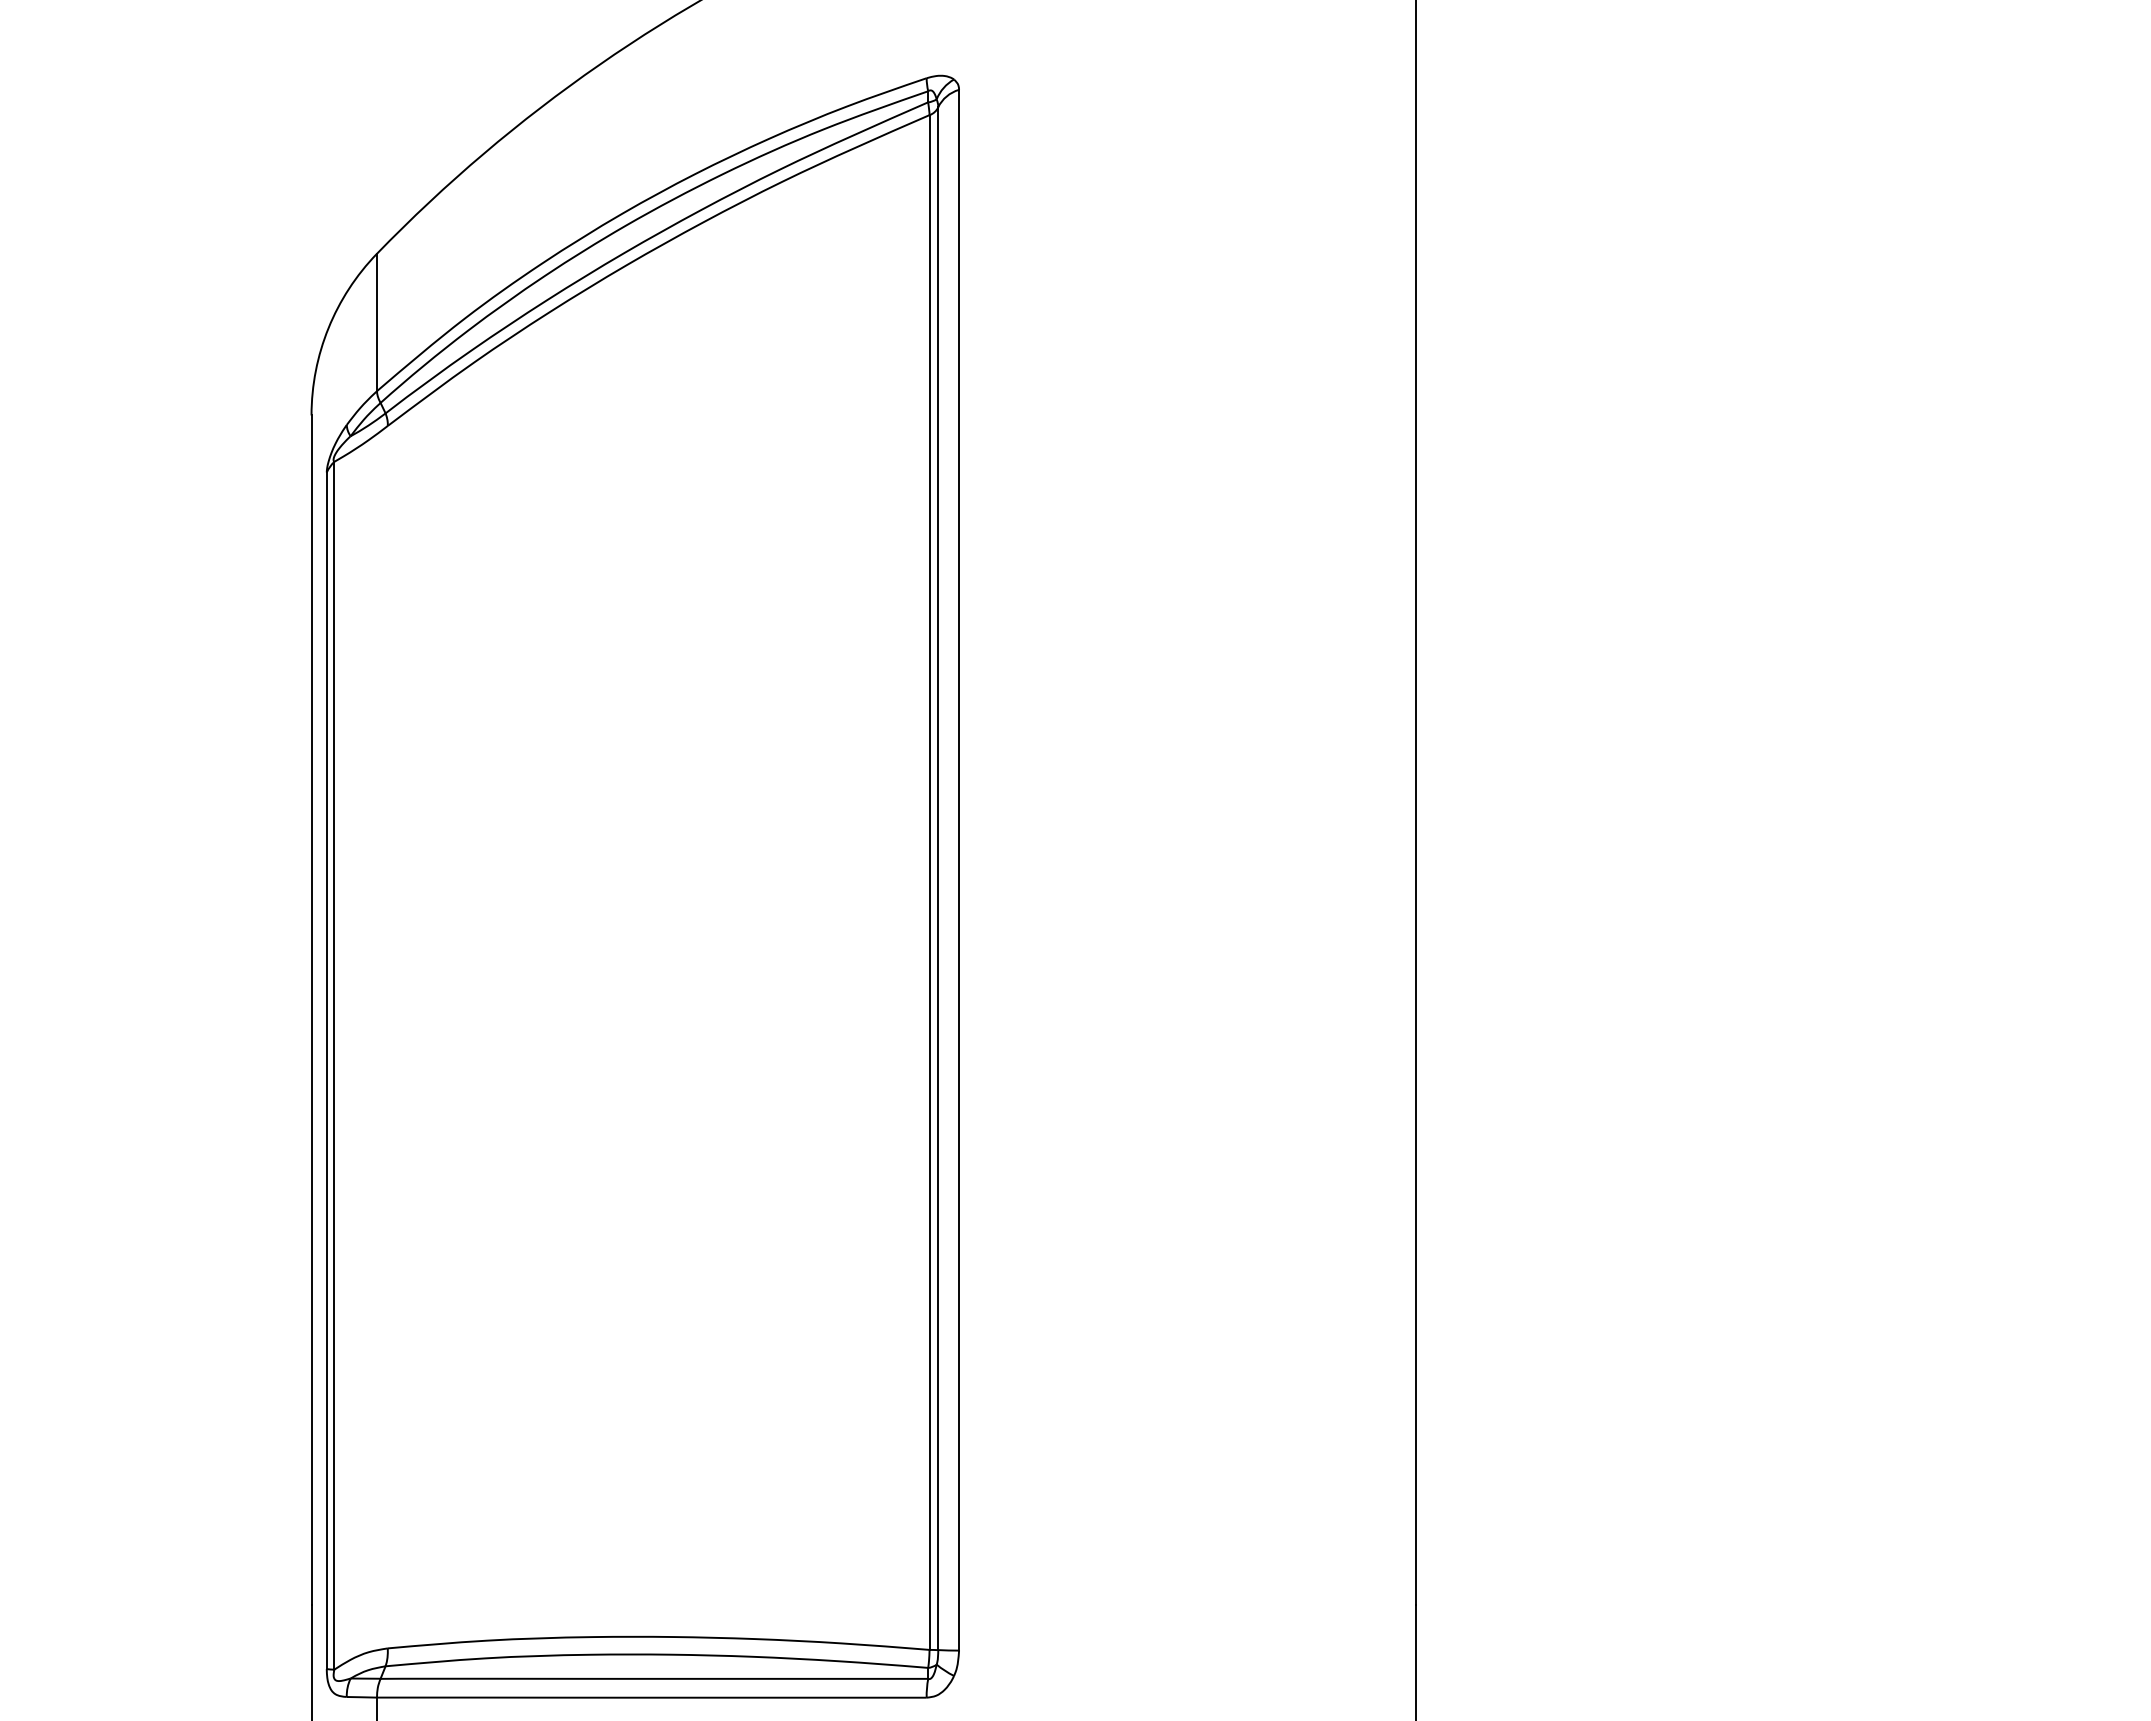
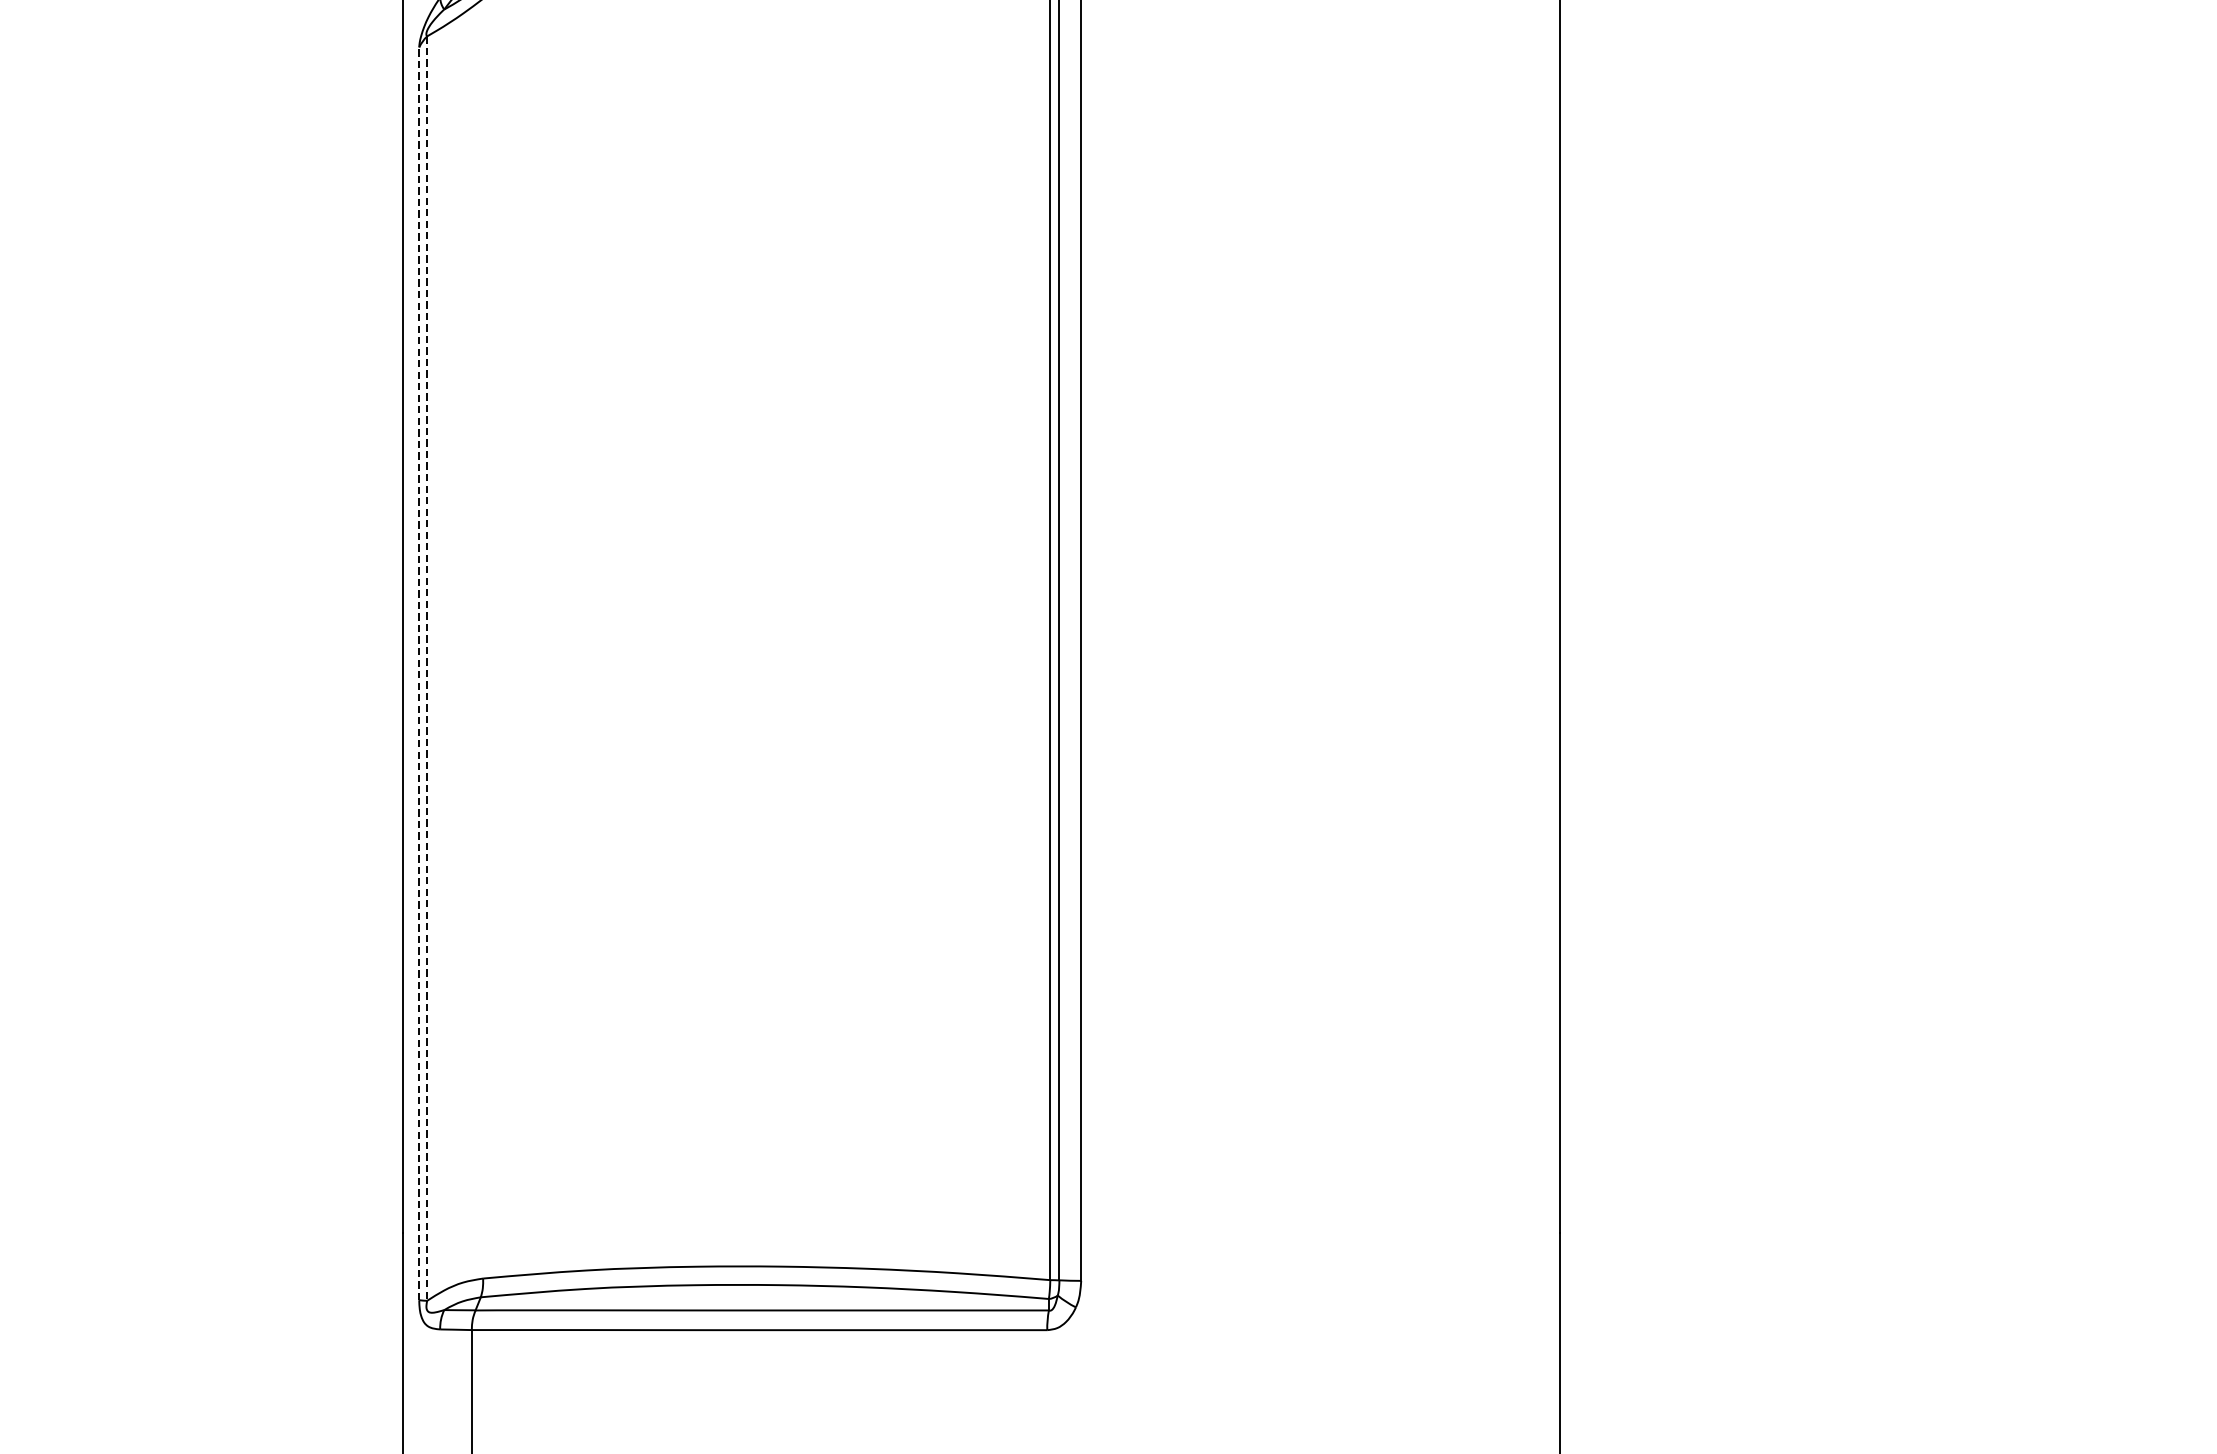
line: (334, 1065) -> (427, 668), solid -> dashed
line: (326, 1070) -> (418, 673), solid -> dashed

